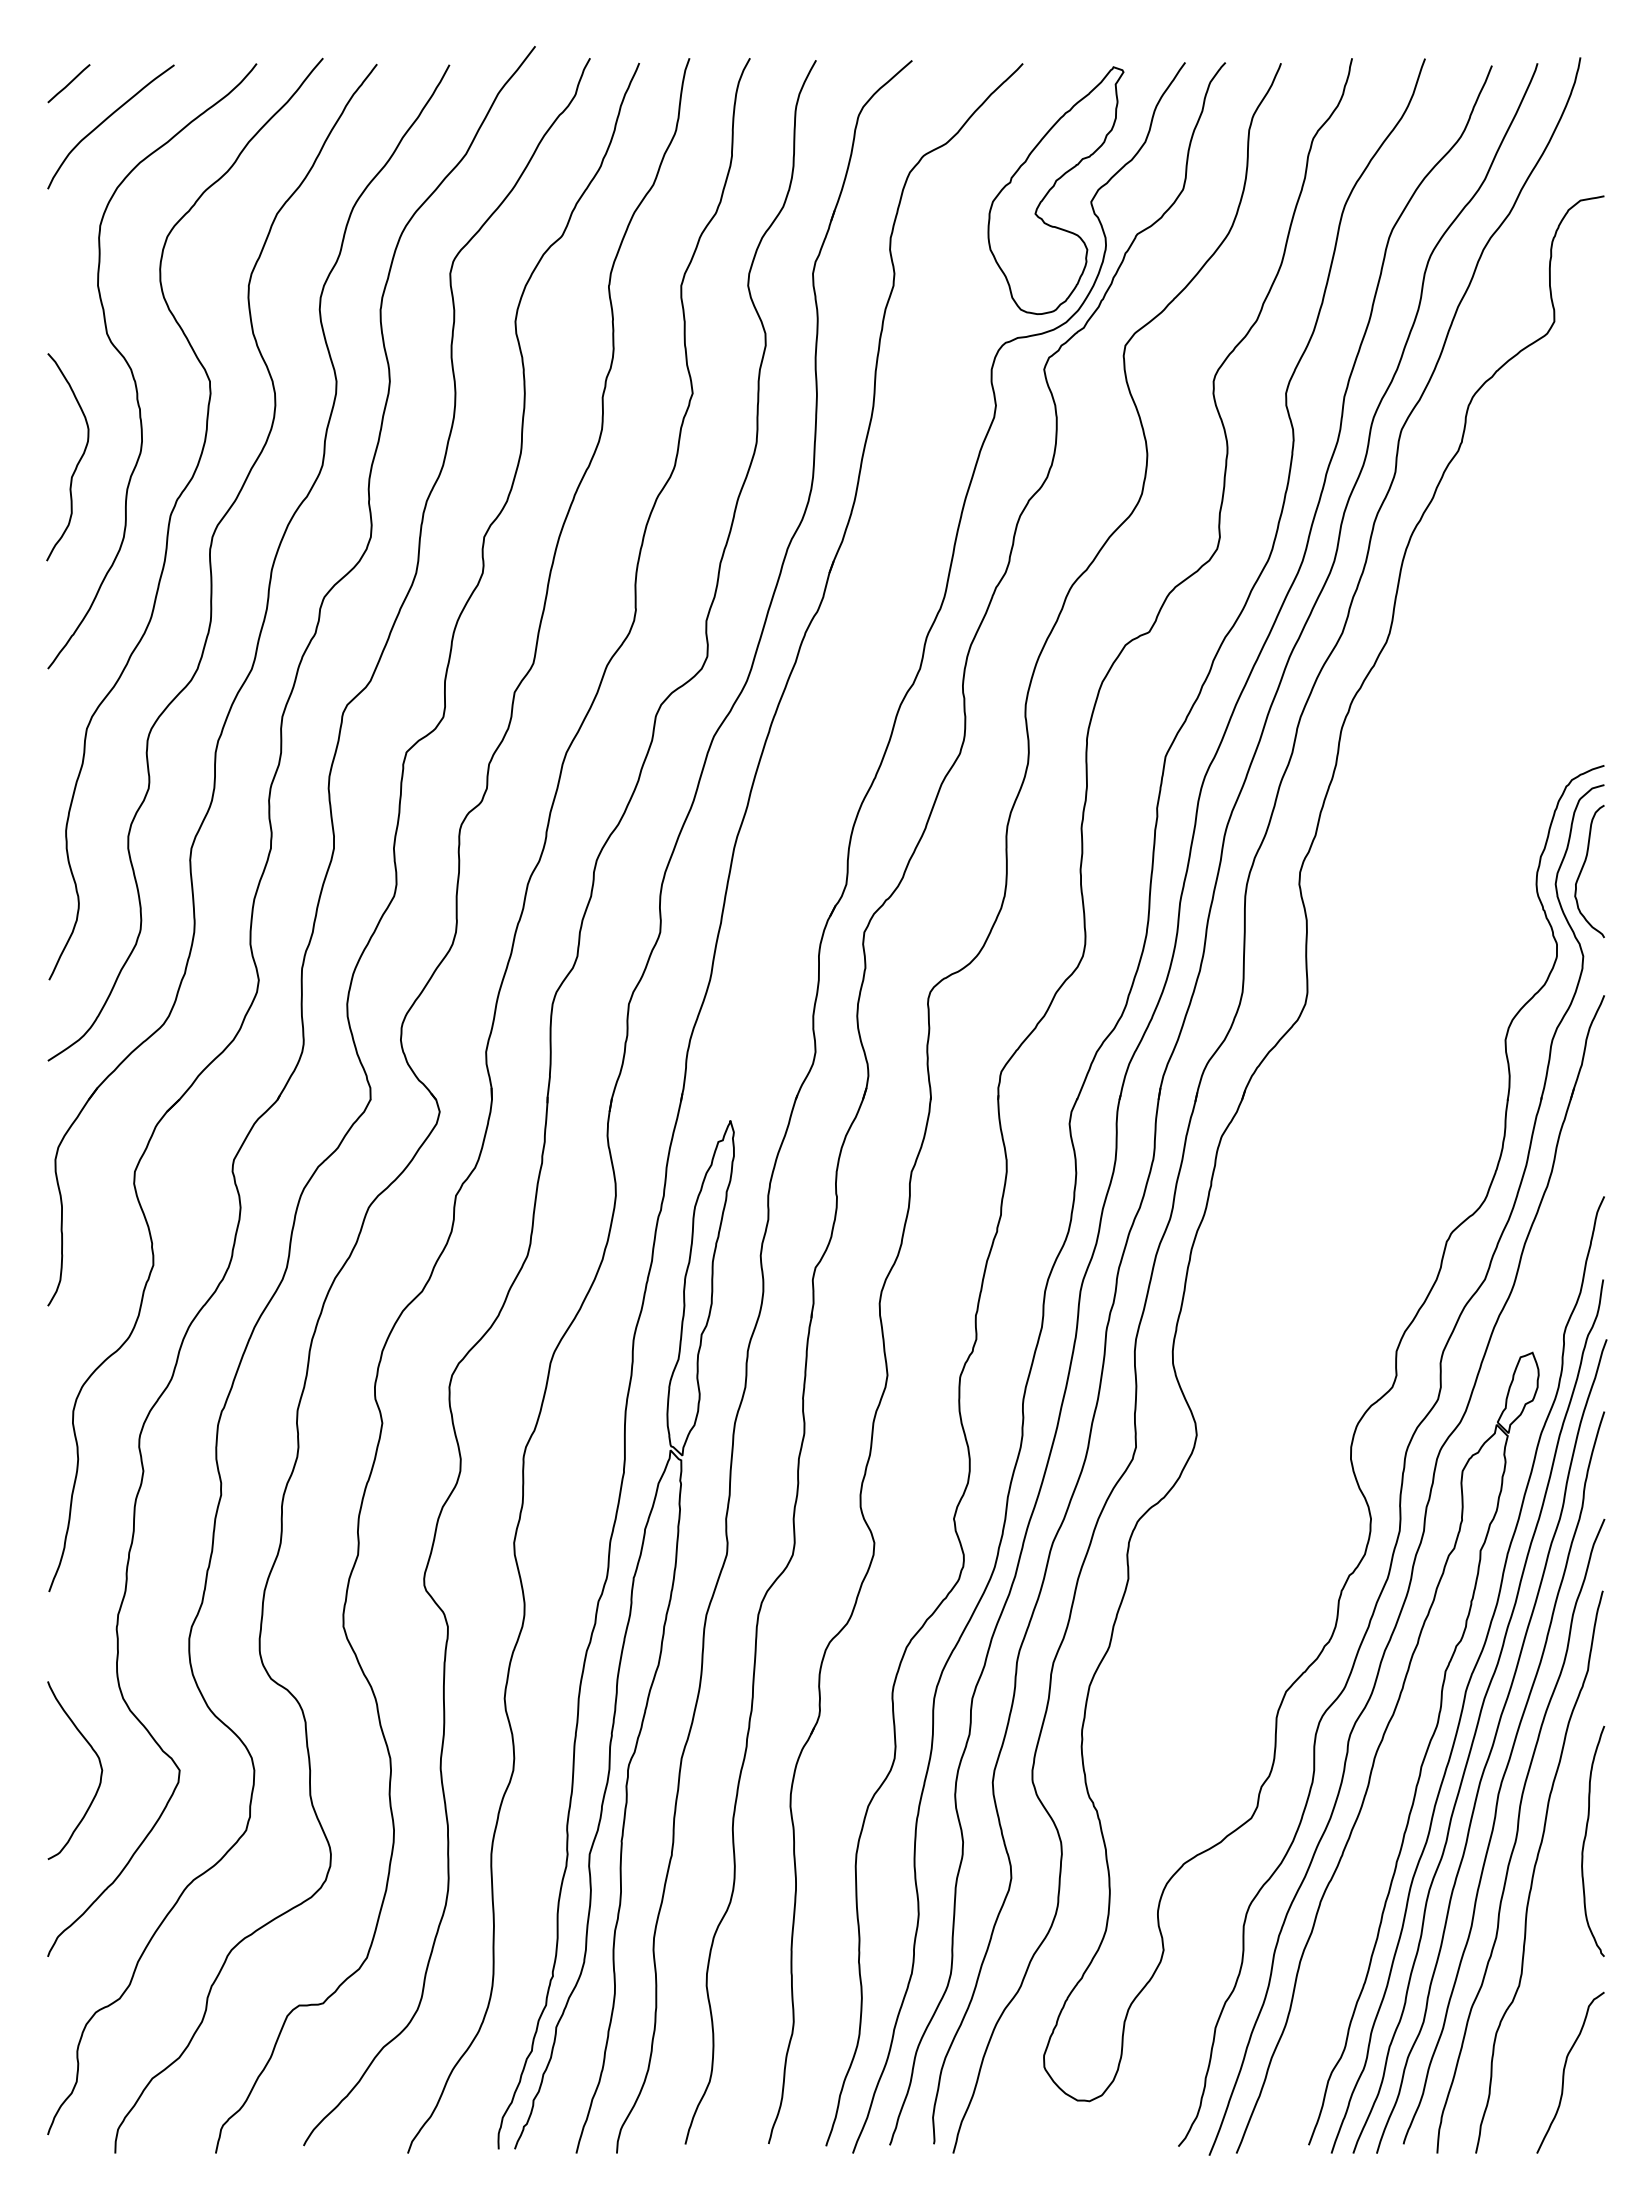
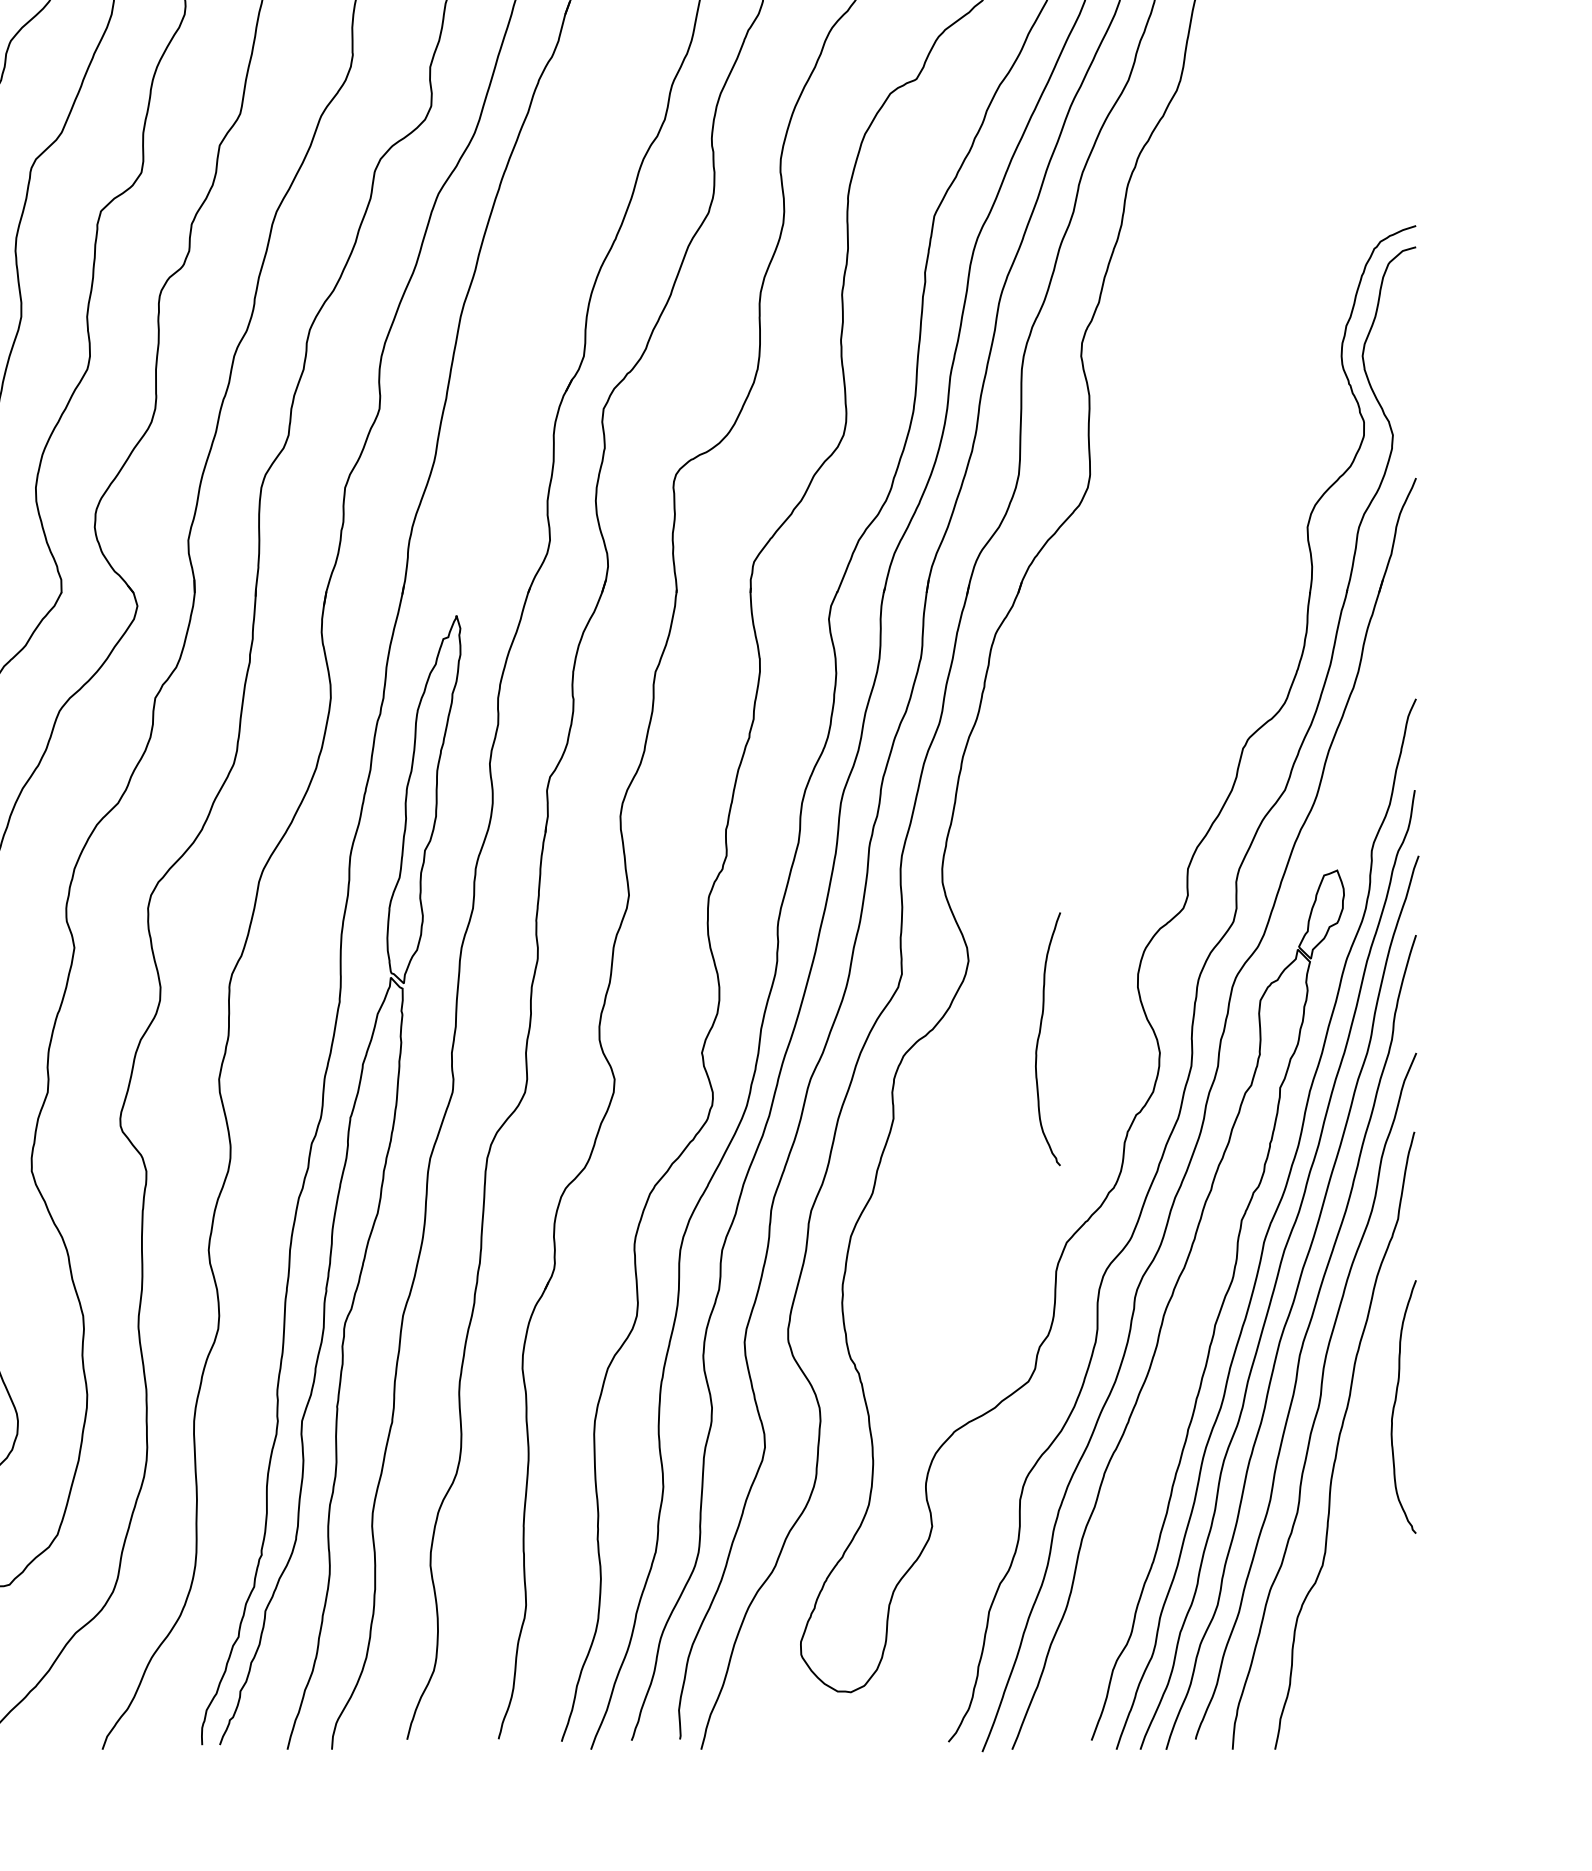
curve: (1583, 868) -> (1393, 338), removed
curve: (1261, 1505) -> (1039, 1038), added
curve: (1564, 2072) -> (1372, 1660), removed

